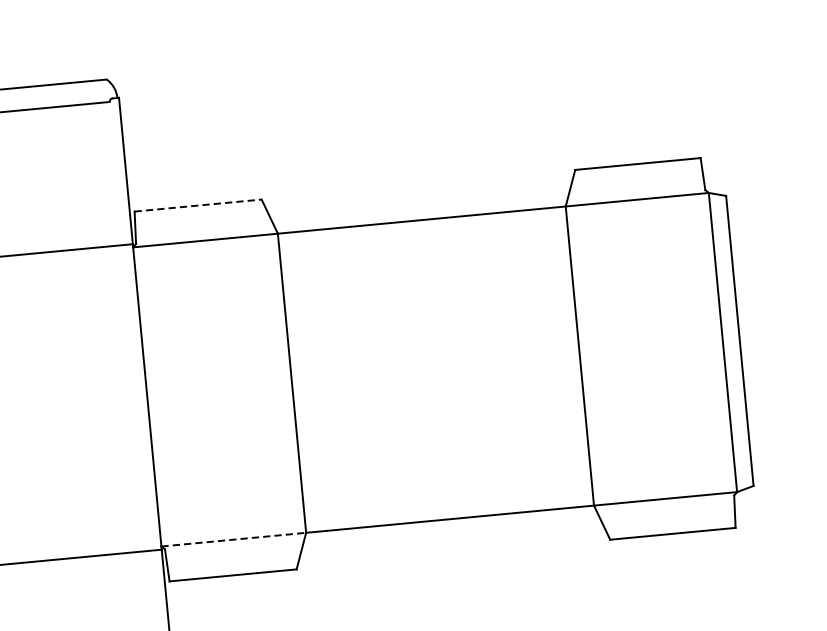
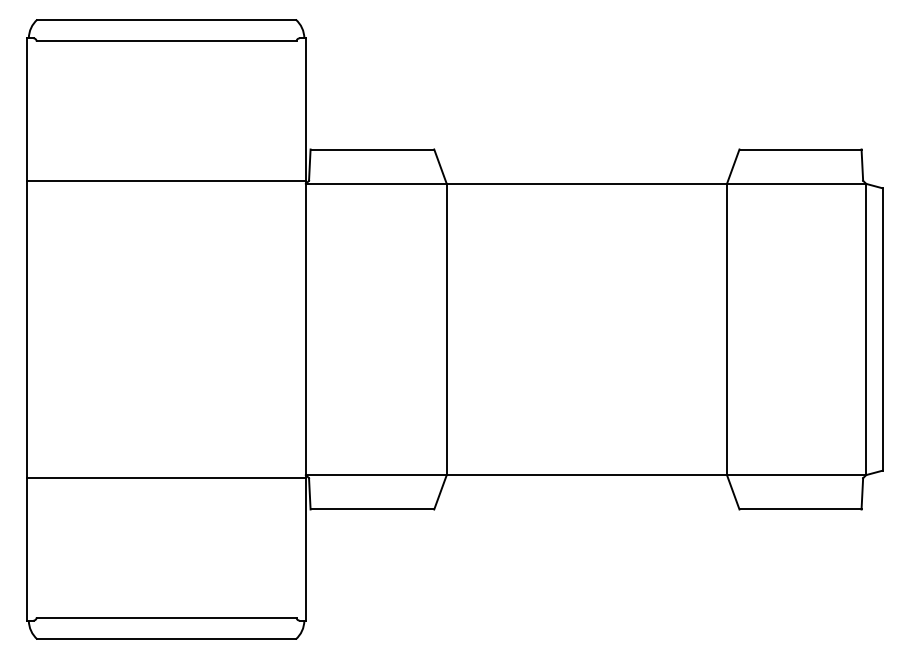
line: (198, 205) -> (372, 149), dashed -> solid
line: (234, 540) -> (376, 475), dashed -> solid

